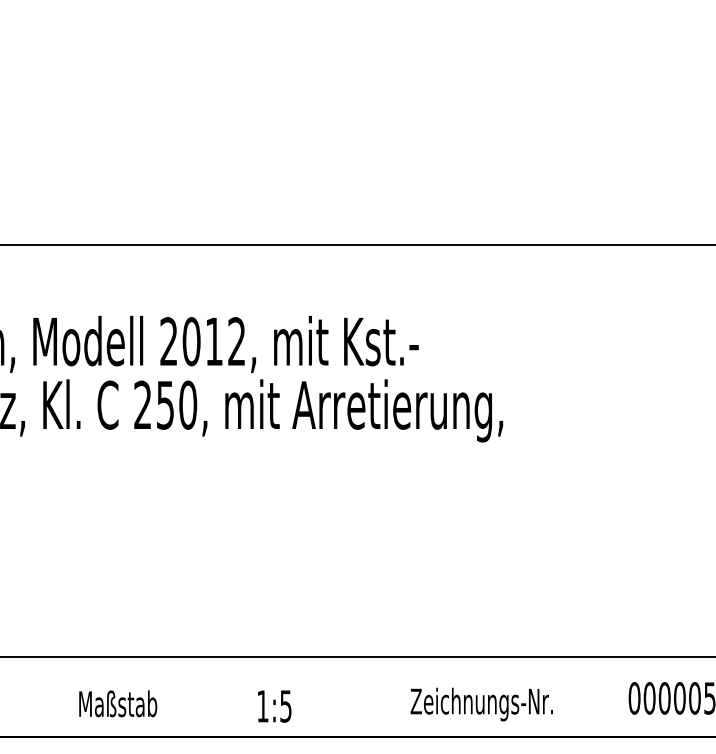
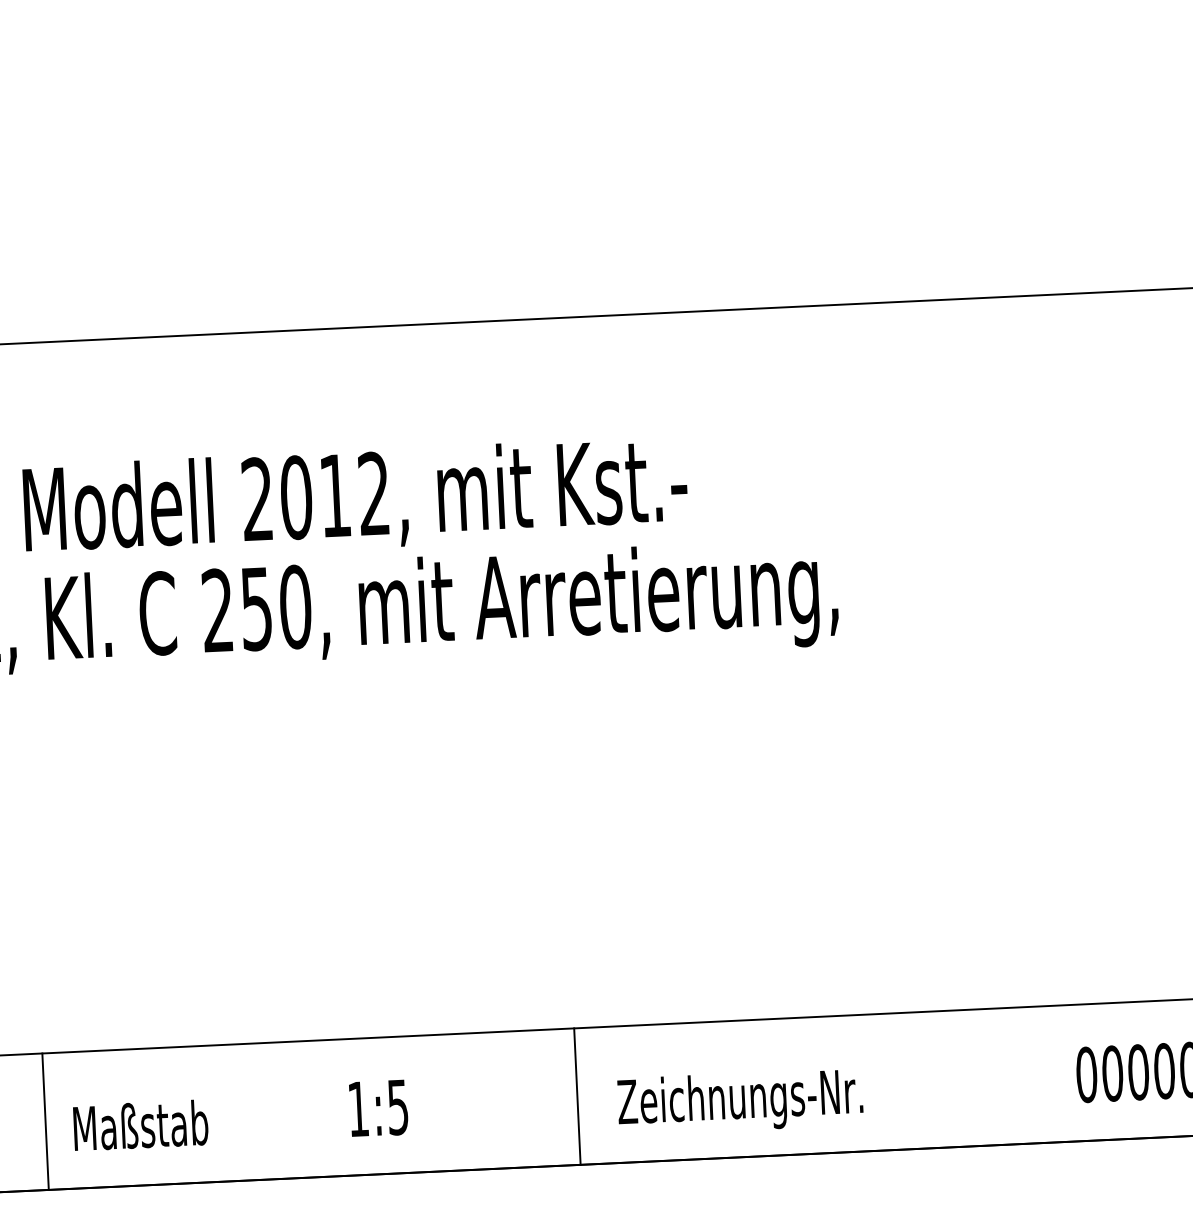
line: (28, 696) -> (44, 1120), added
line: (338, 696) -> (577, 1095), added
text: (118, 703) -> (141, 1124), moved
text: (481, 704) -> (739, 1101), moved
text: (274, 706) -> (378, 1108), moved

